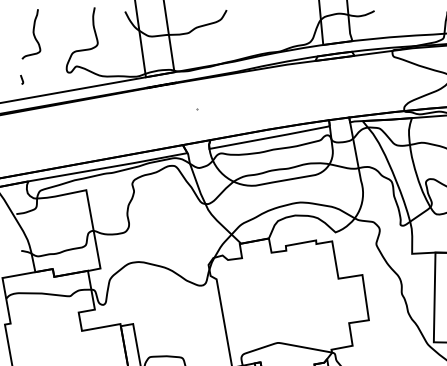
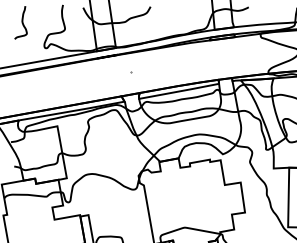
line: (21, 79) -> (14, 52), removed

